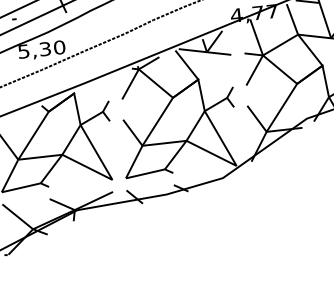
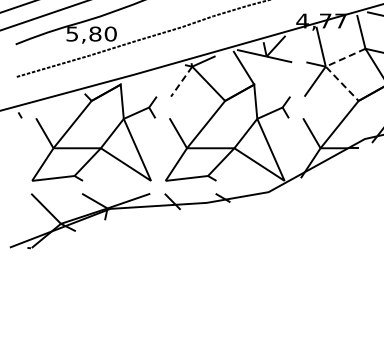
text: (45, 48) -> (95, 33), 5,30 -> 5,80
line: (263, 56) -> (326, 67), solid -> dashed
line: (130, 85) -> (181, 82), solid -> dashed

